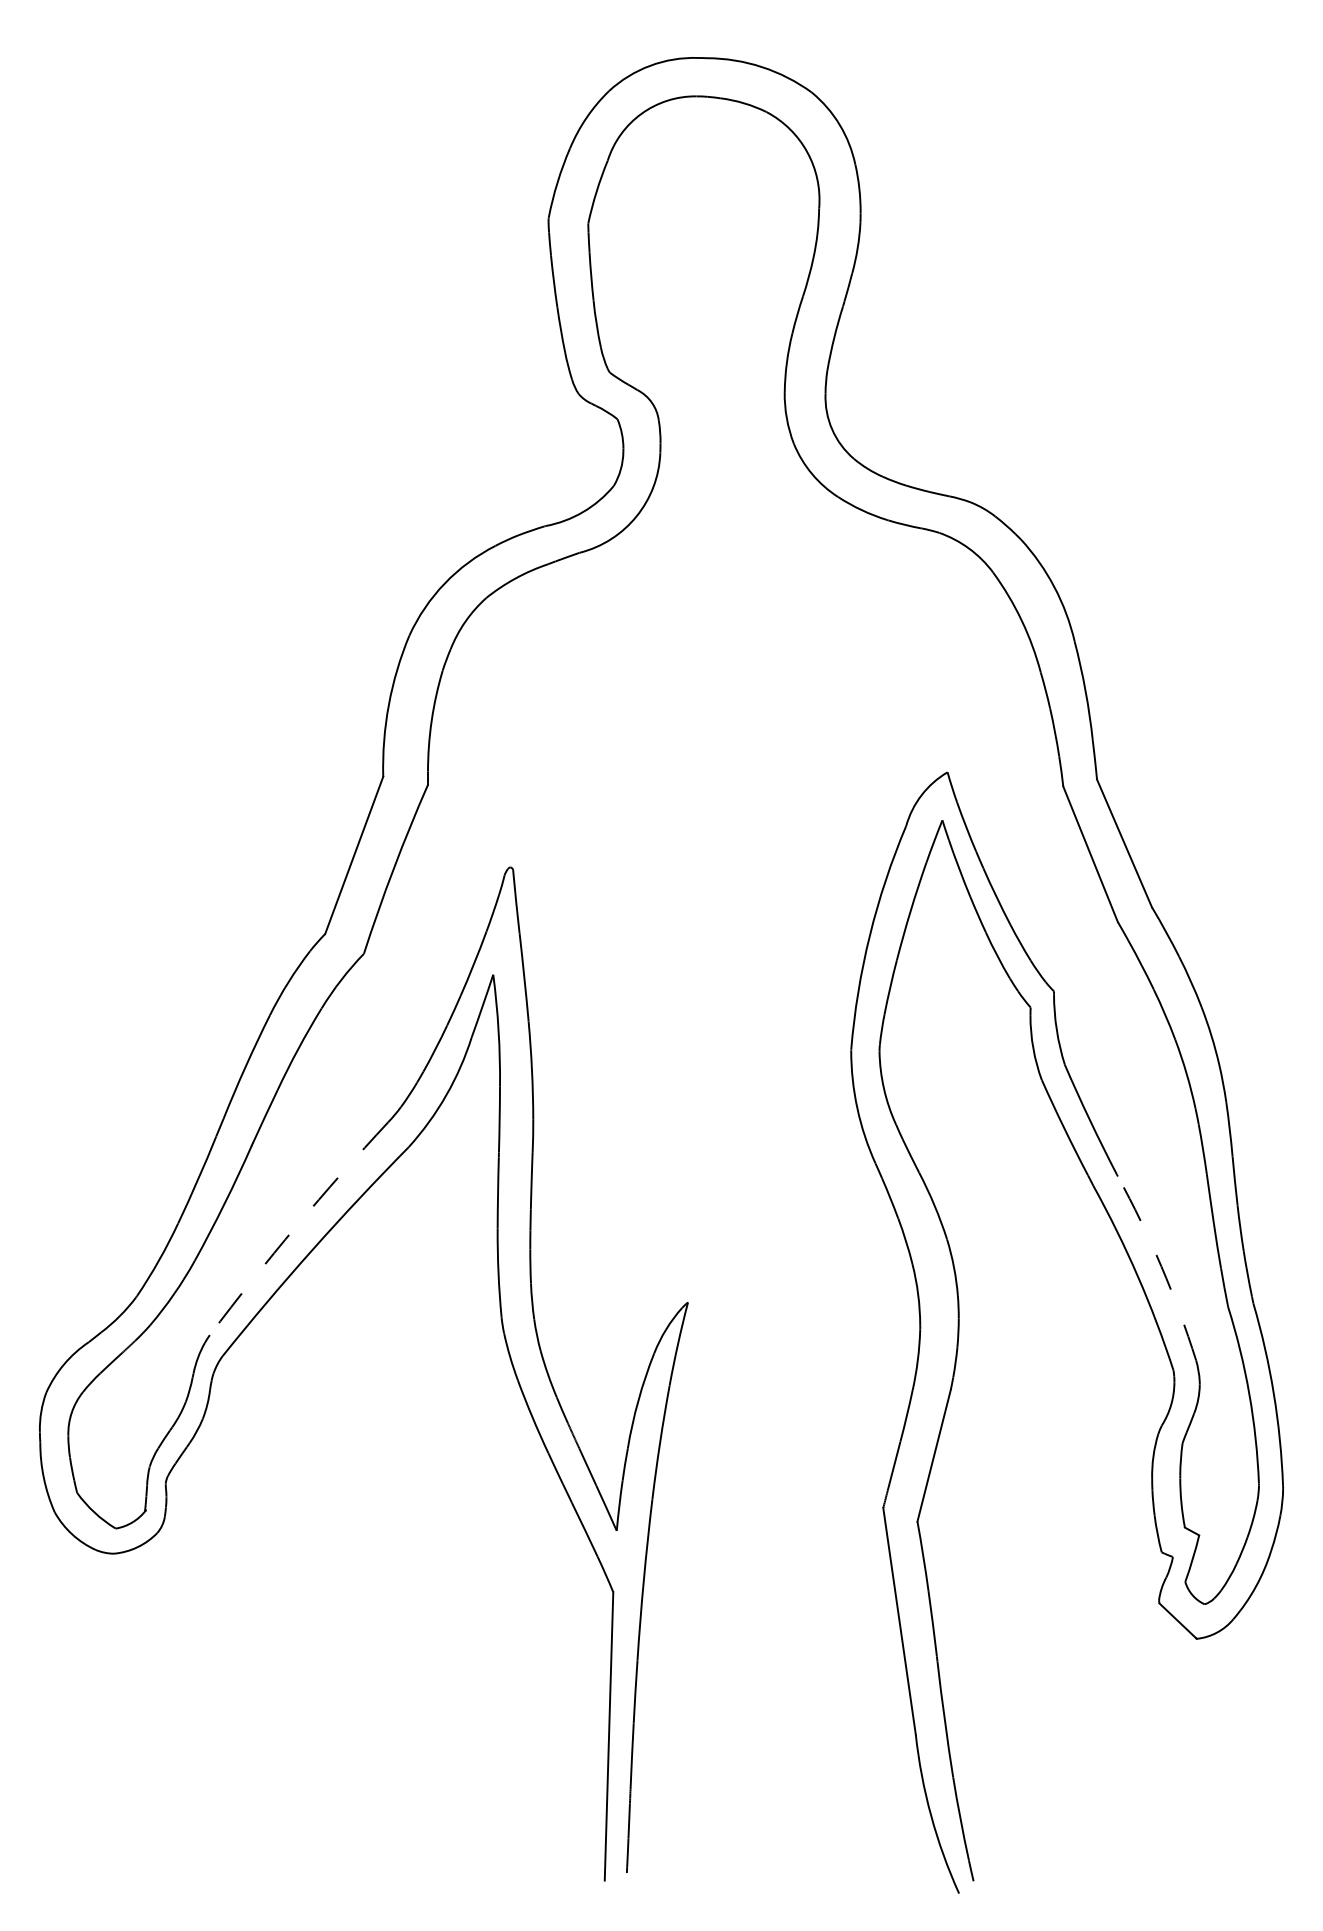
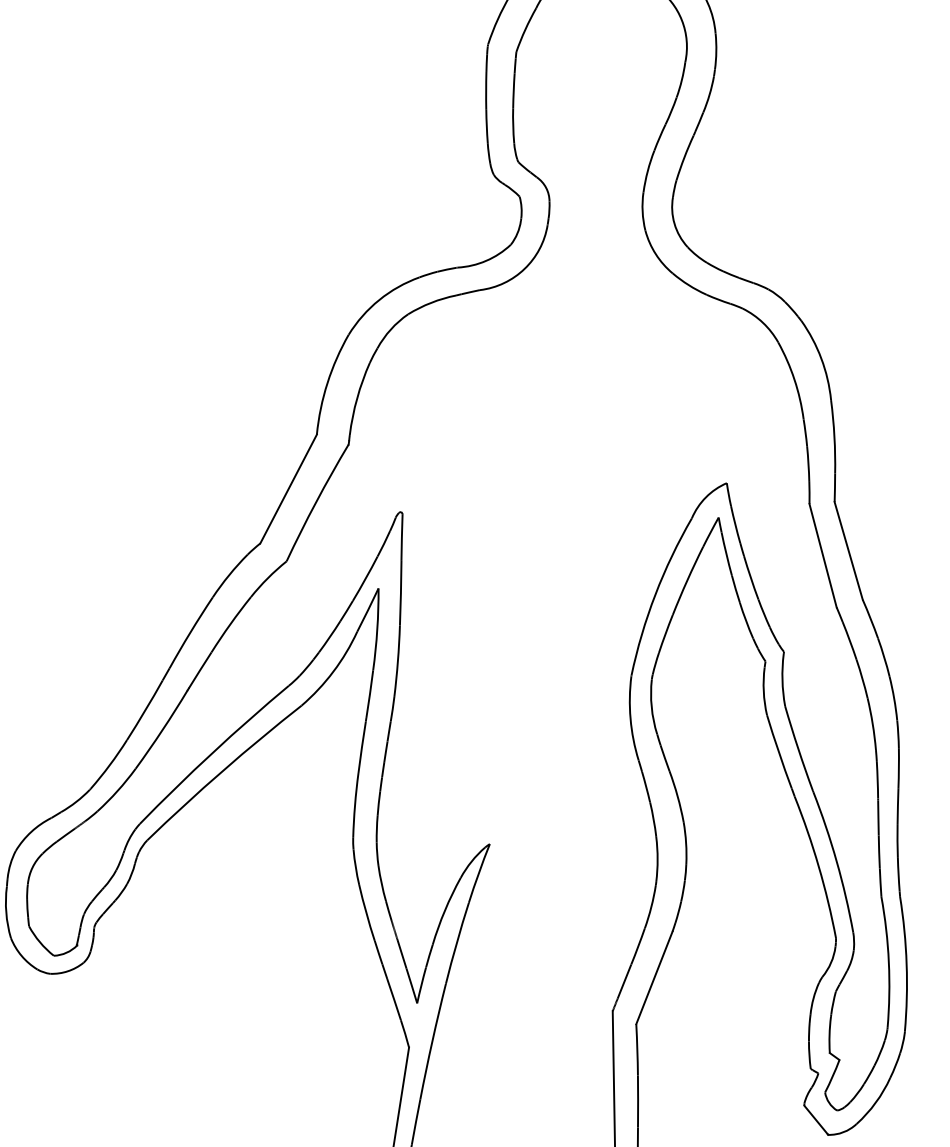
arc: (296, 1226) -> (212, 753), dashed -> solid
arc: (1161, 1266) -> (836, 861), dashed -> solid

